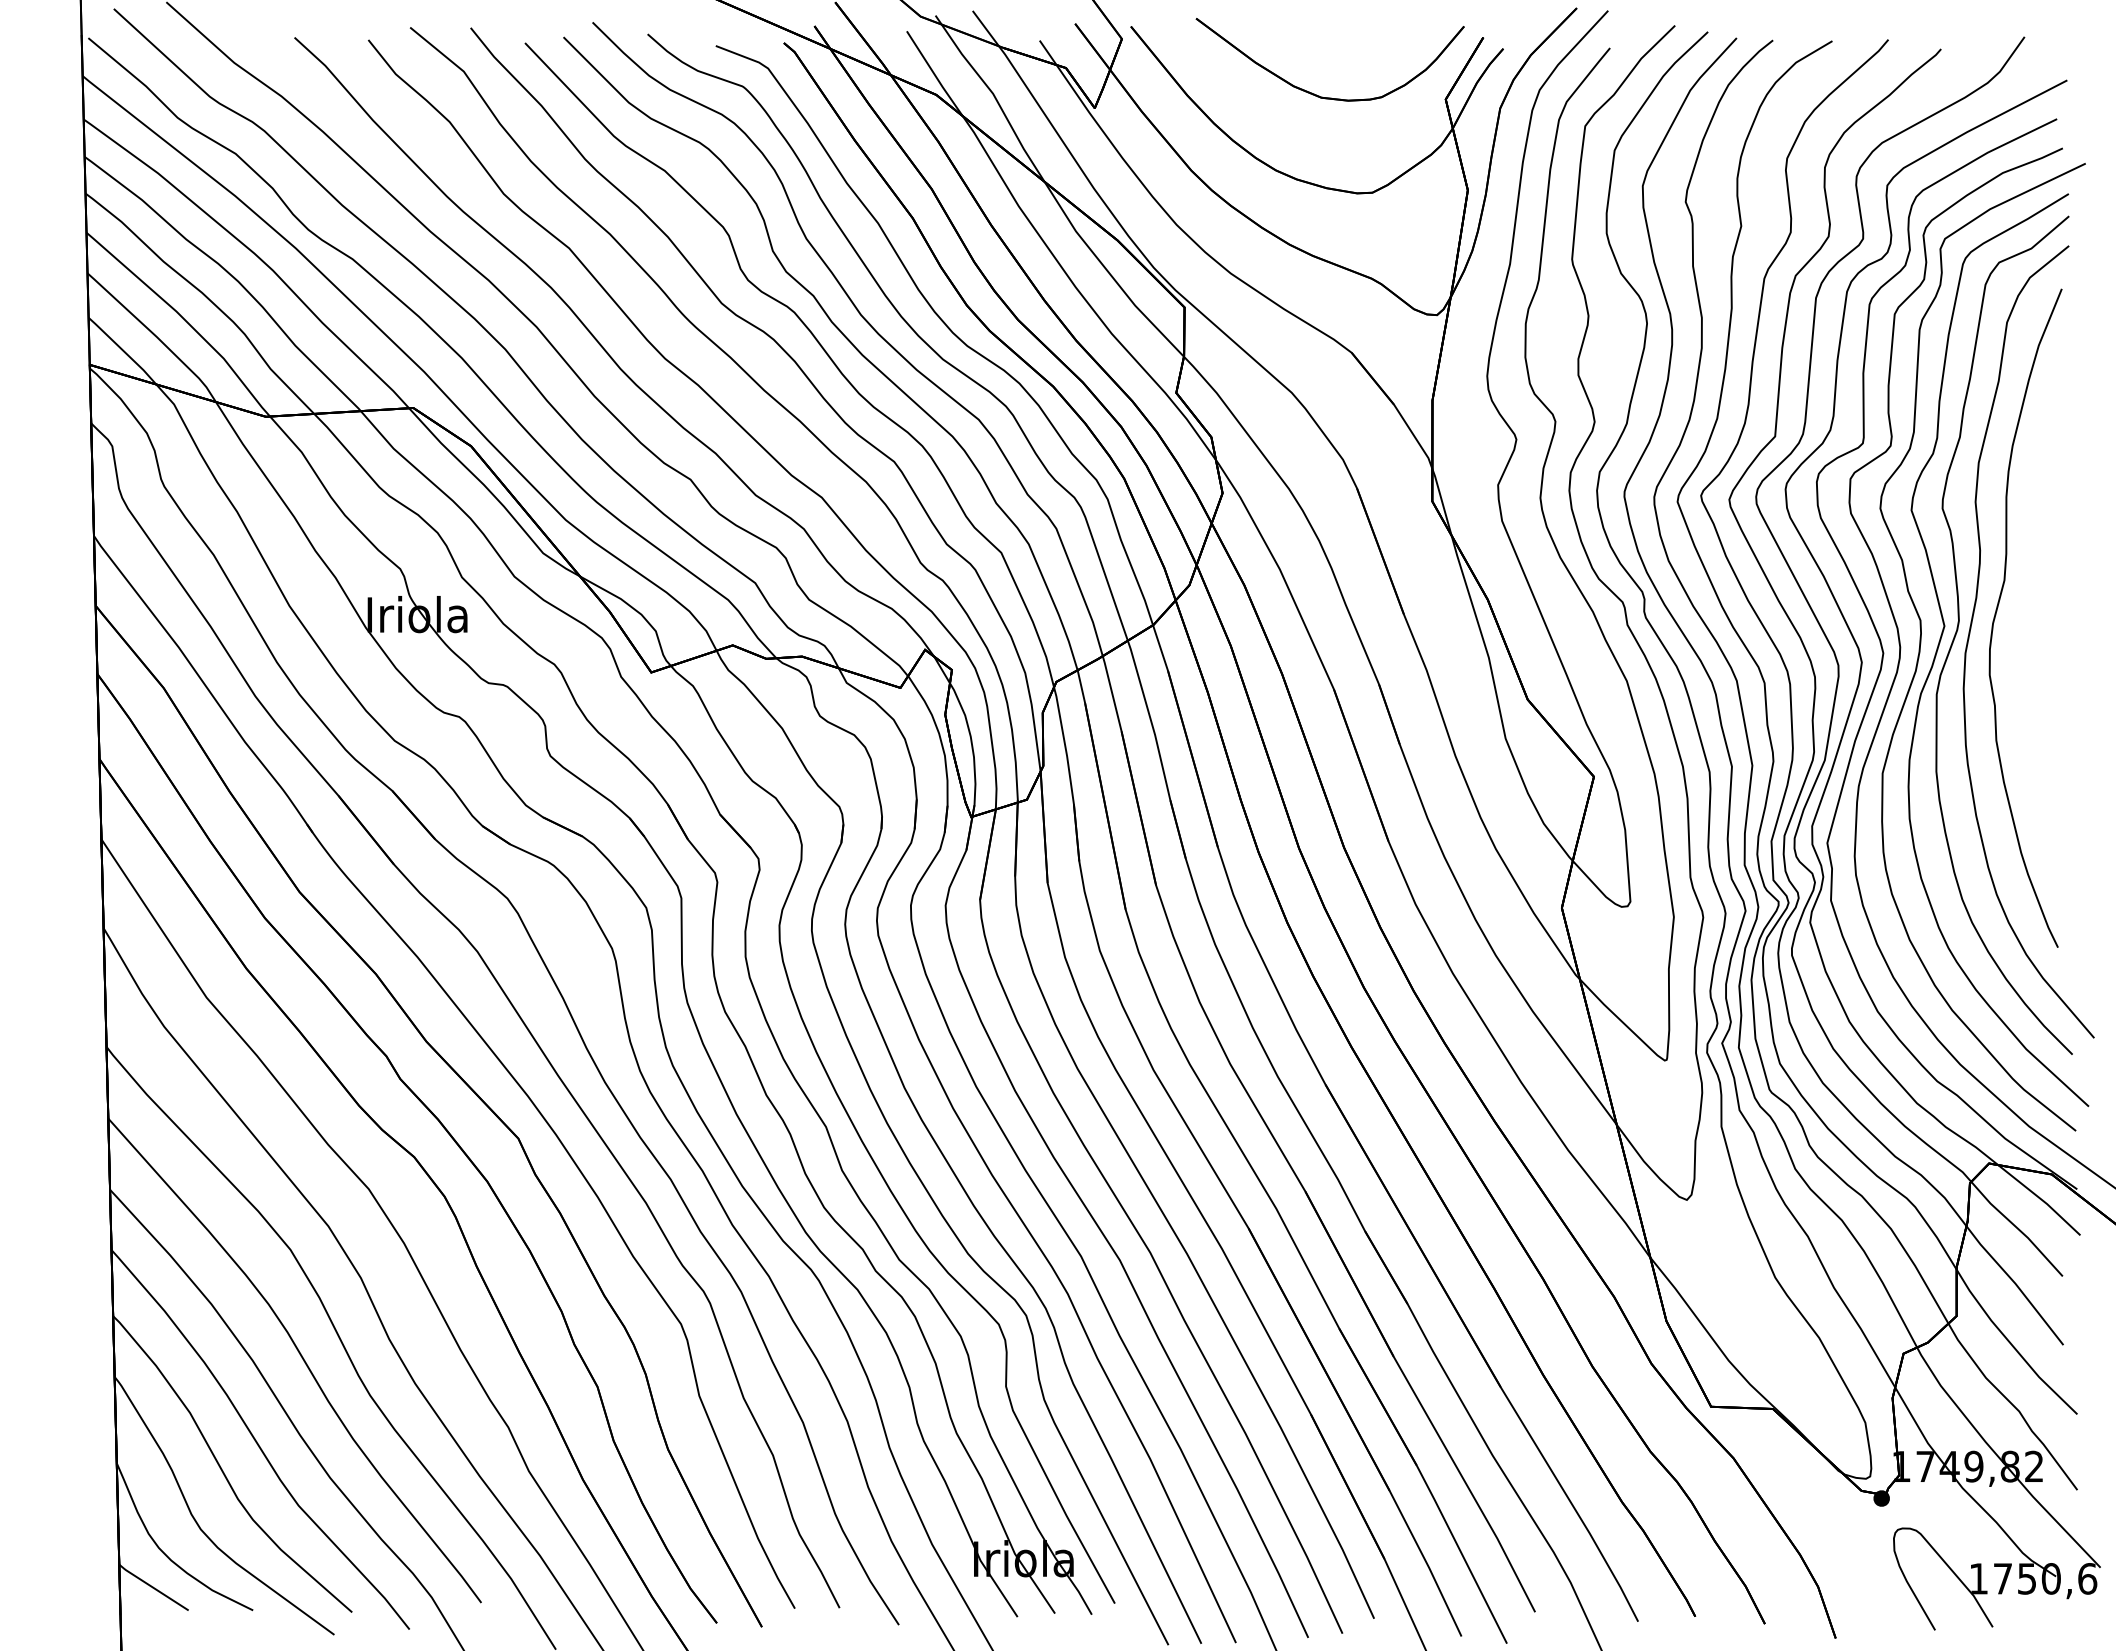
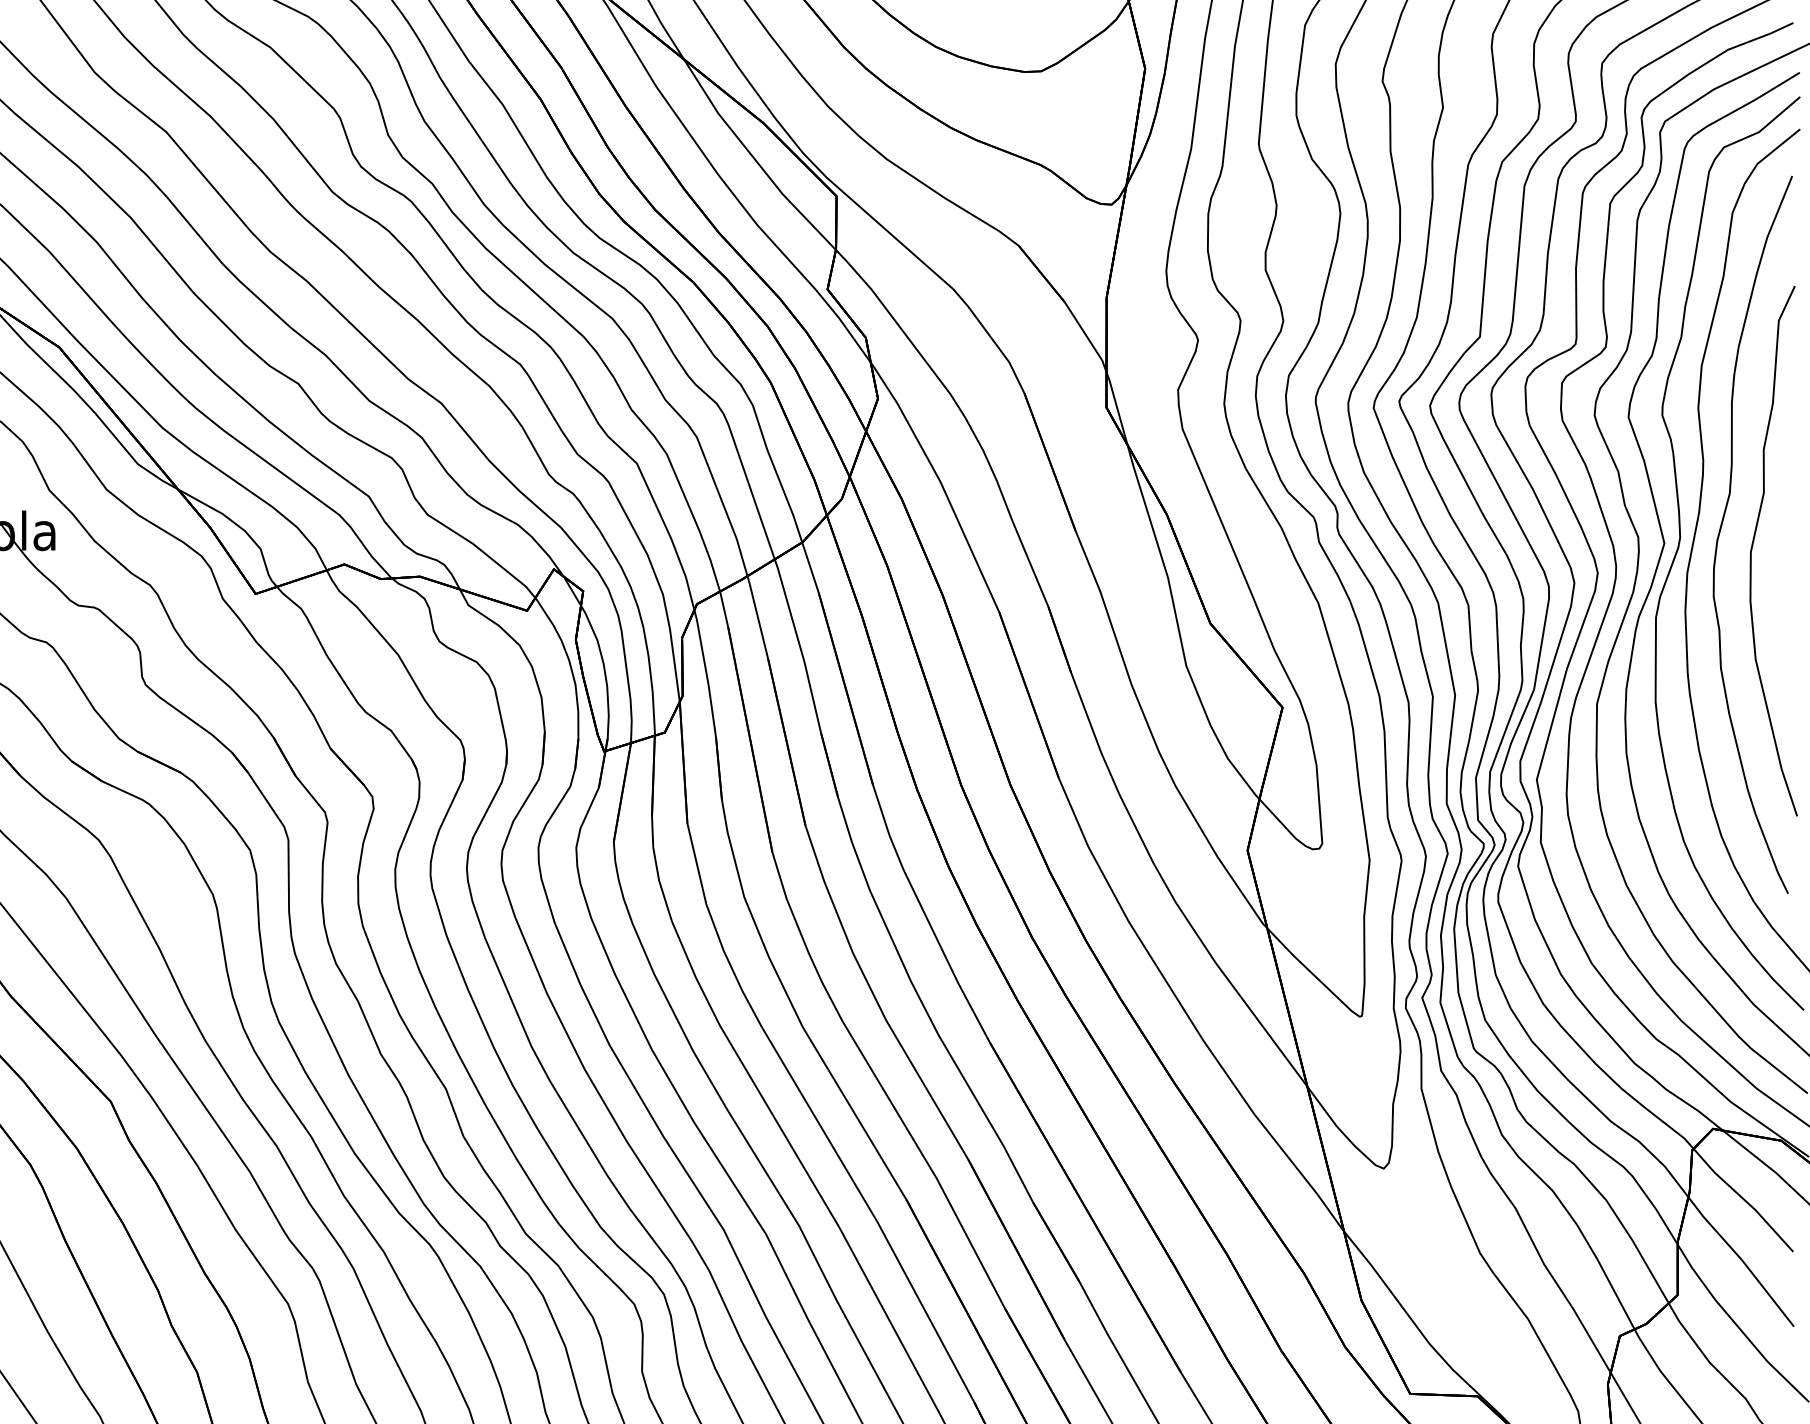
curve: (2026, 627) -> (1753, 544), added

